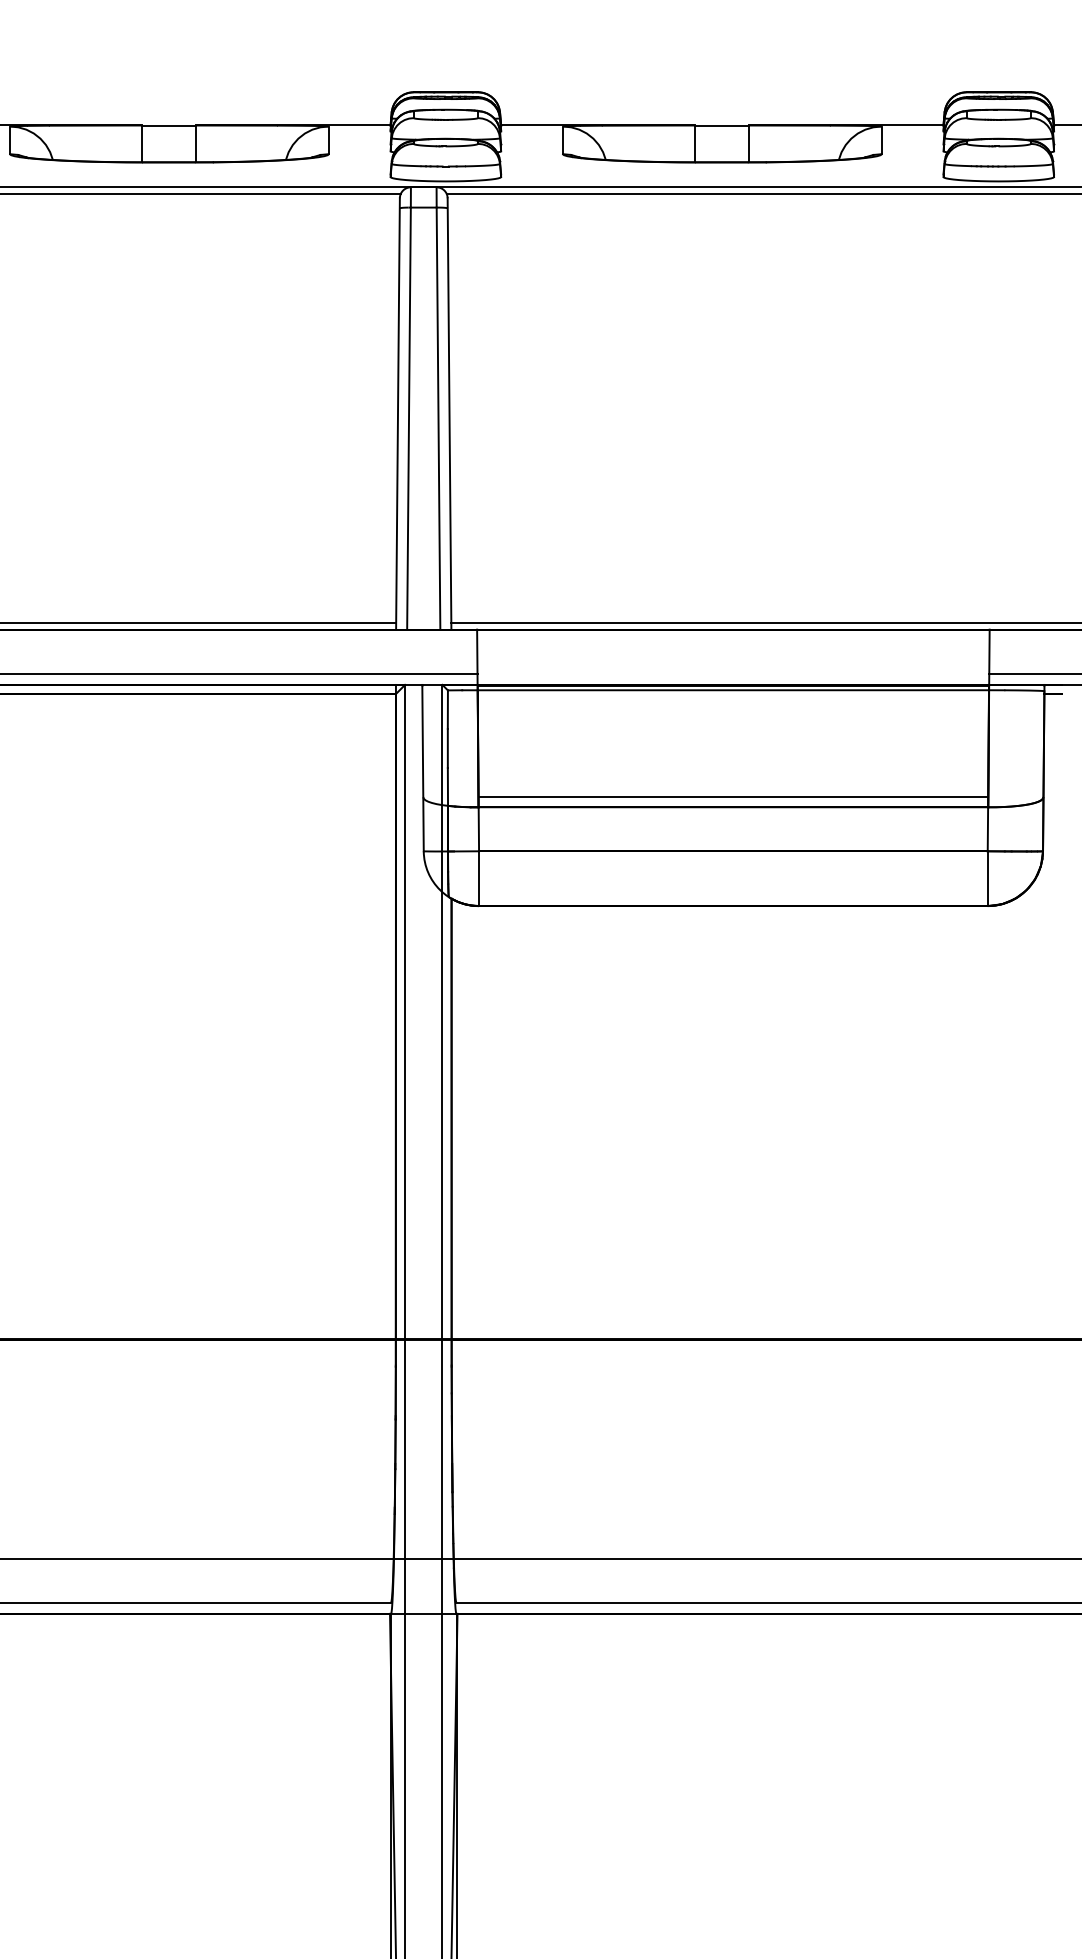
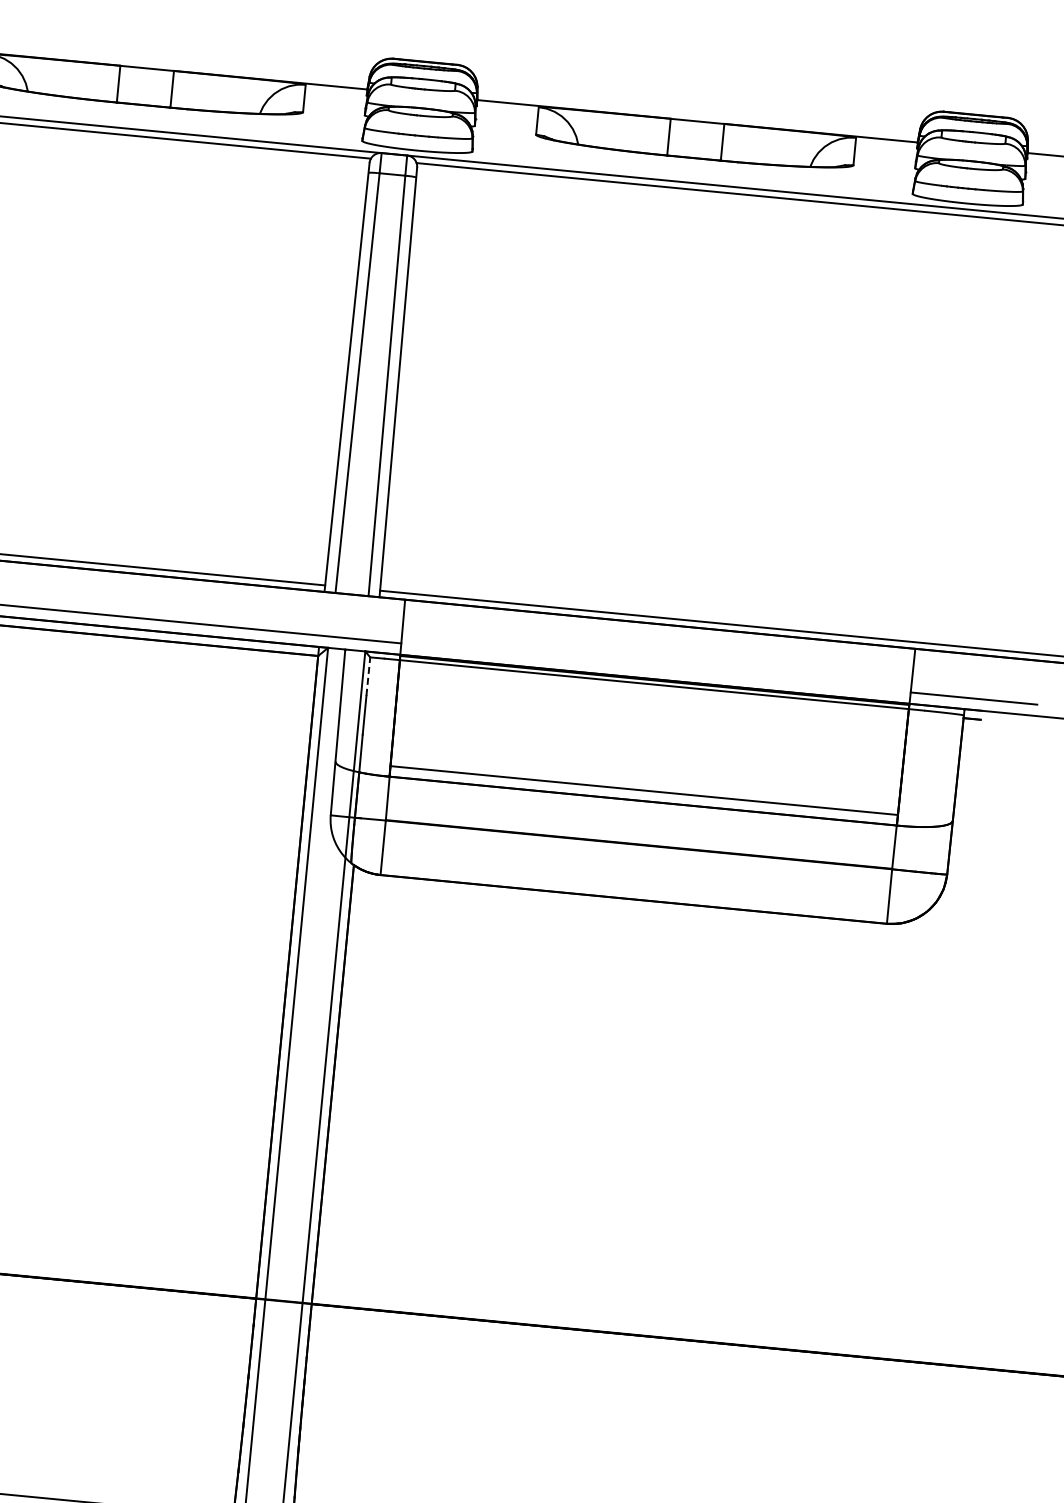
line: (447, 709) -> (368, 676), solid -> dashed

